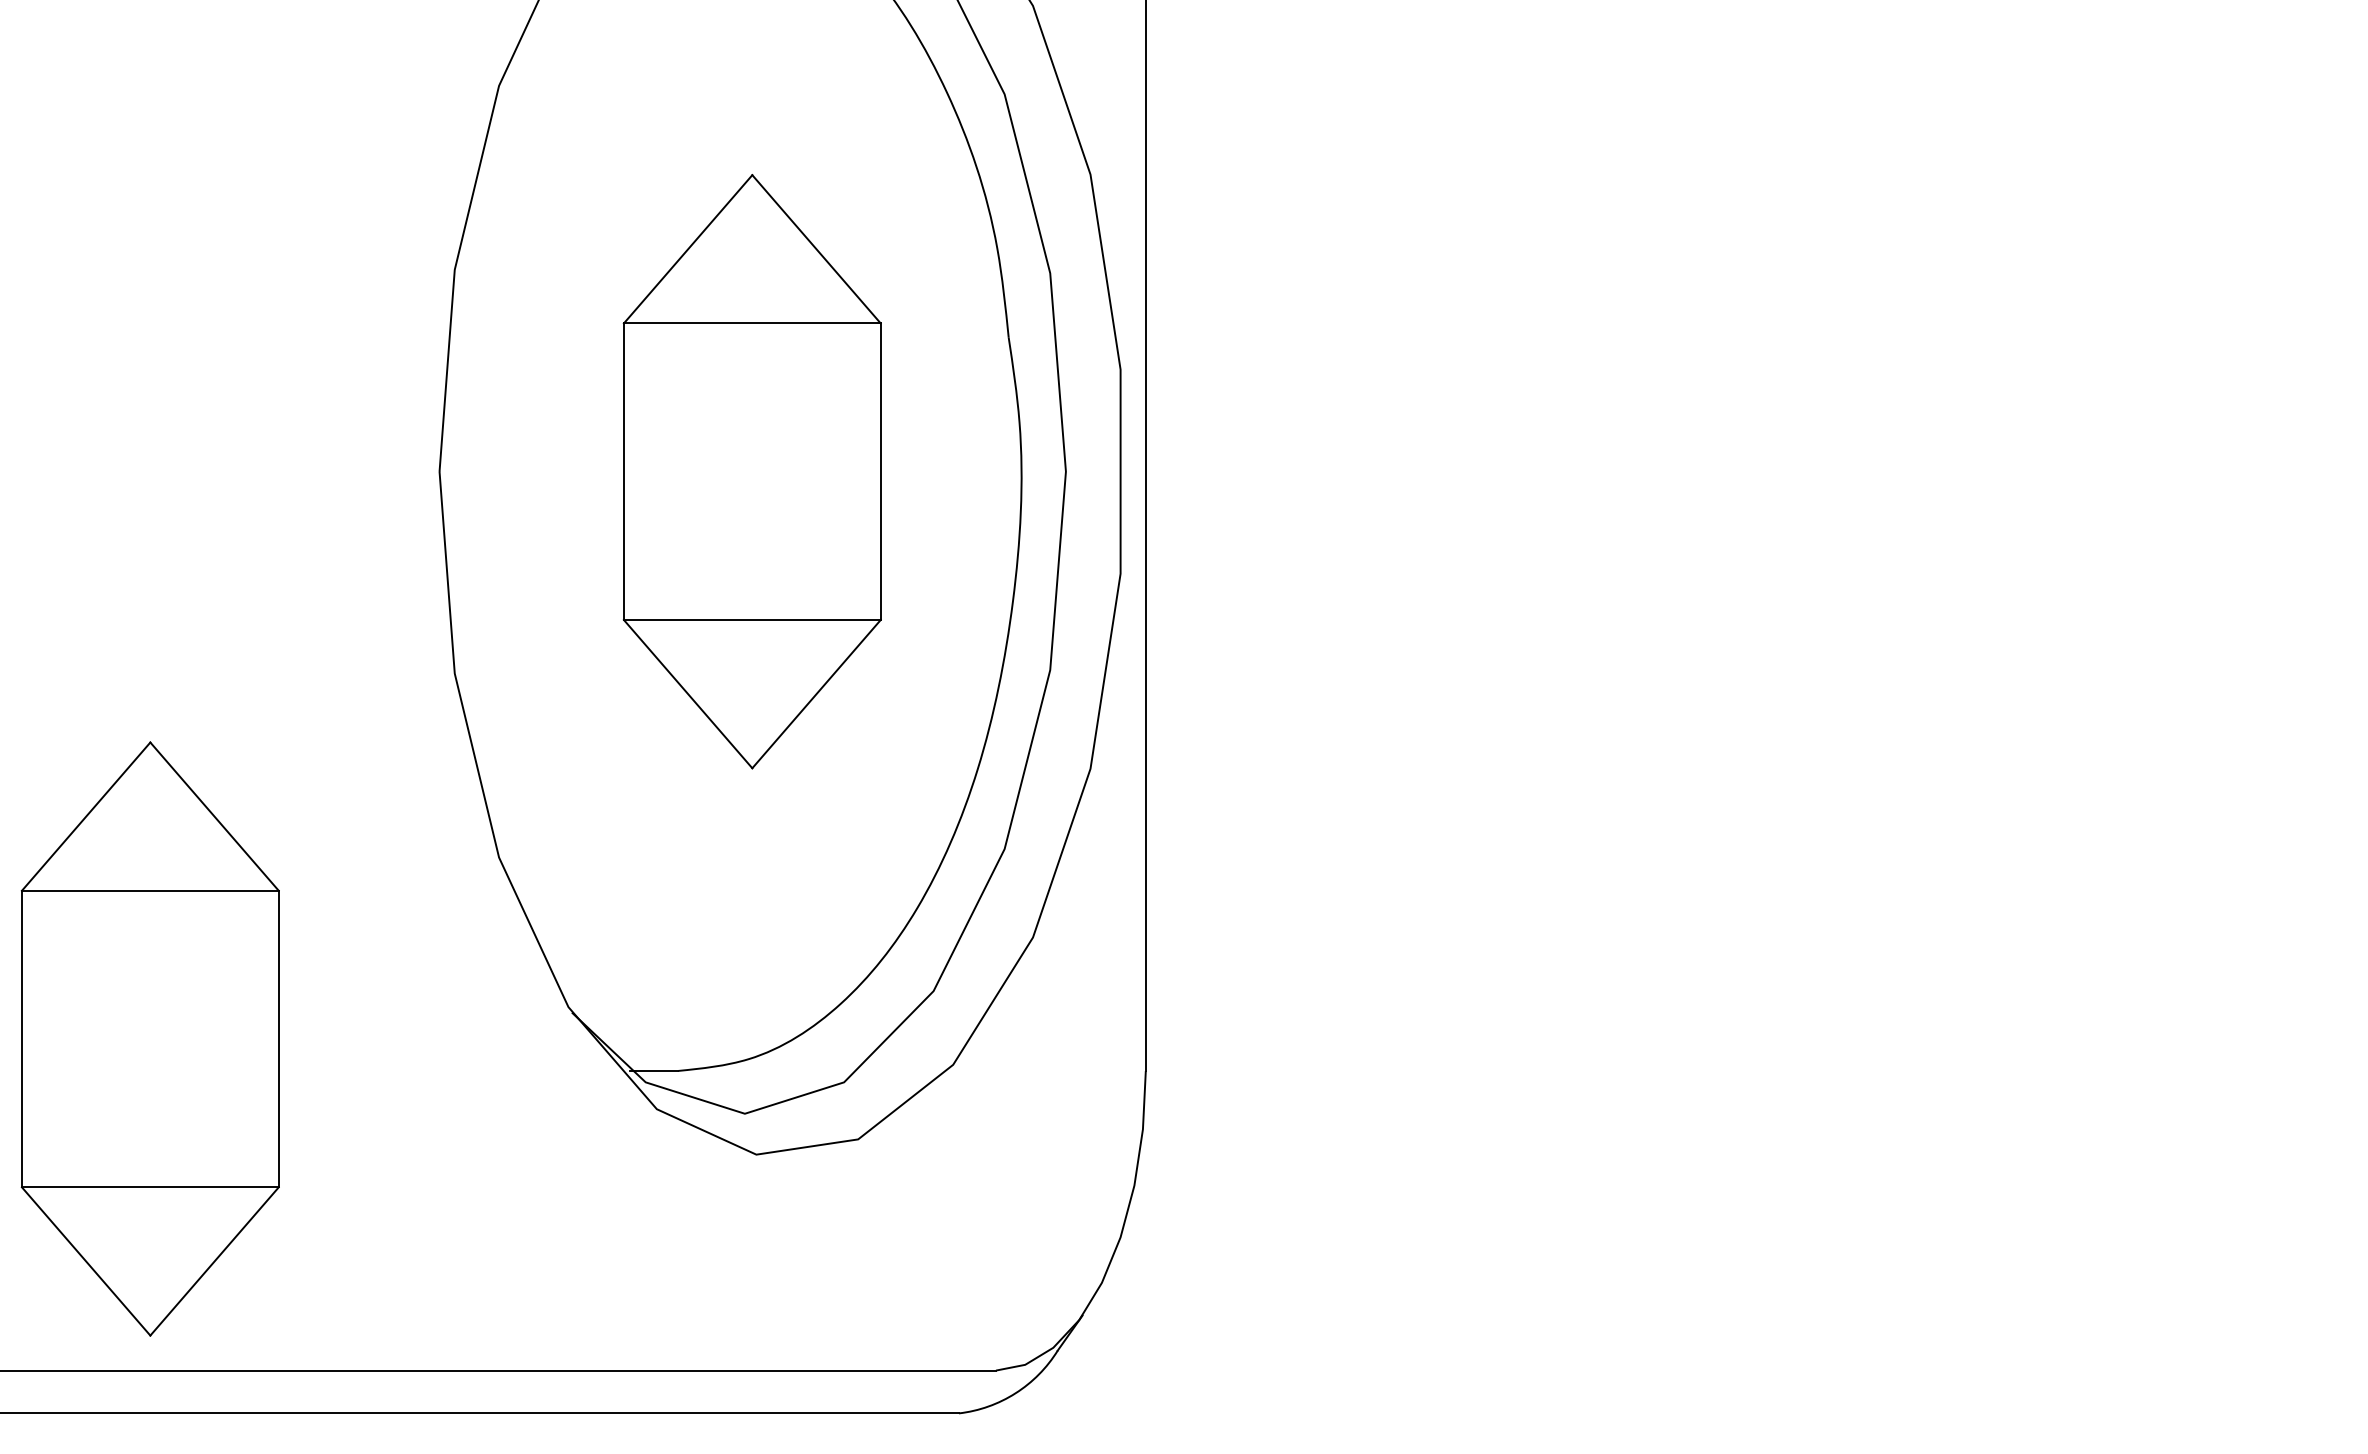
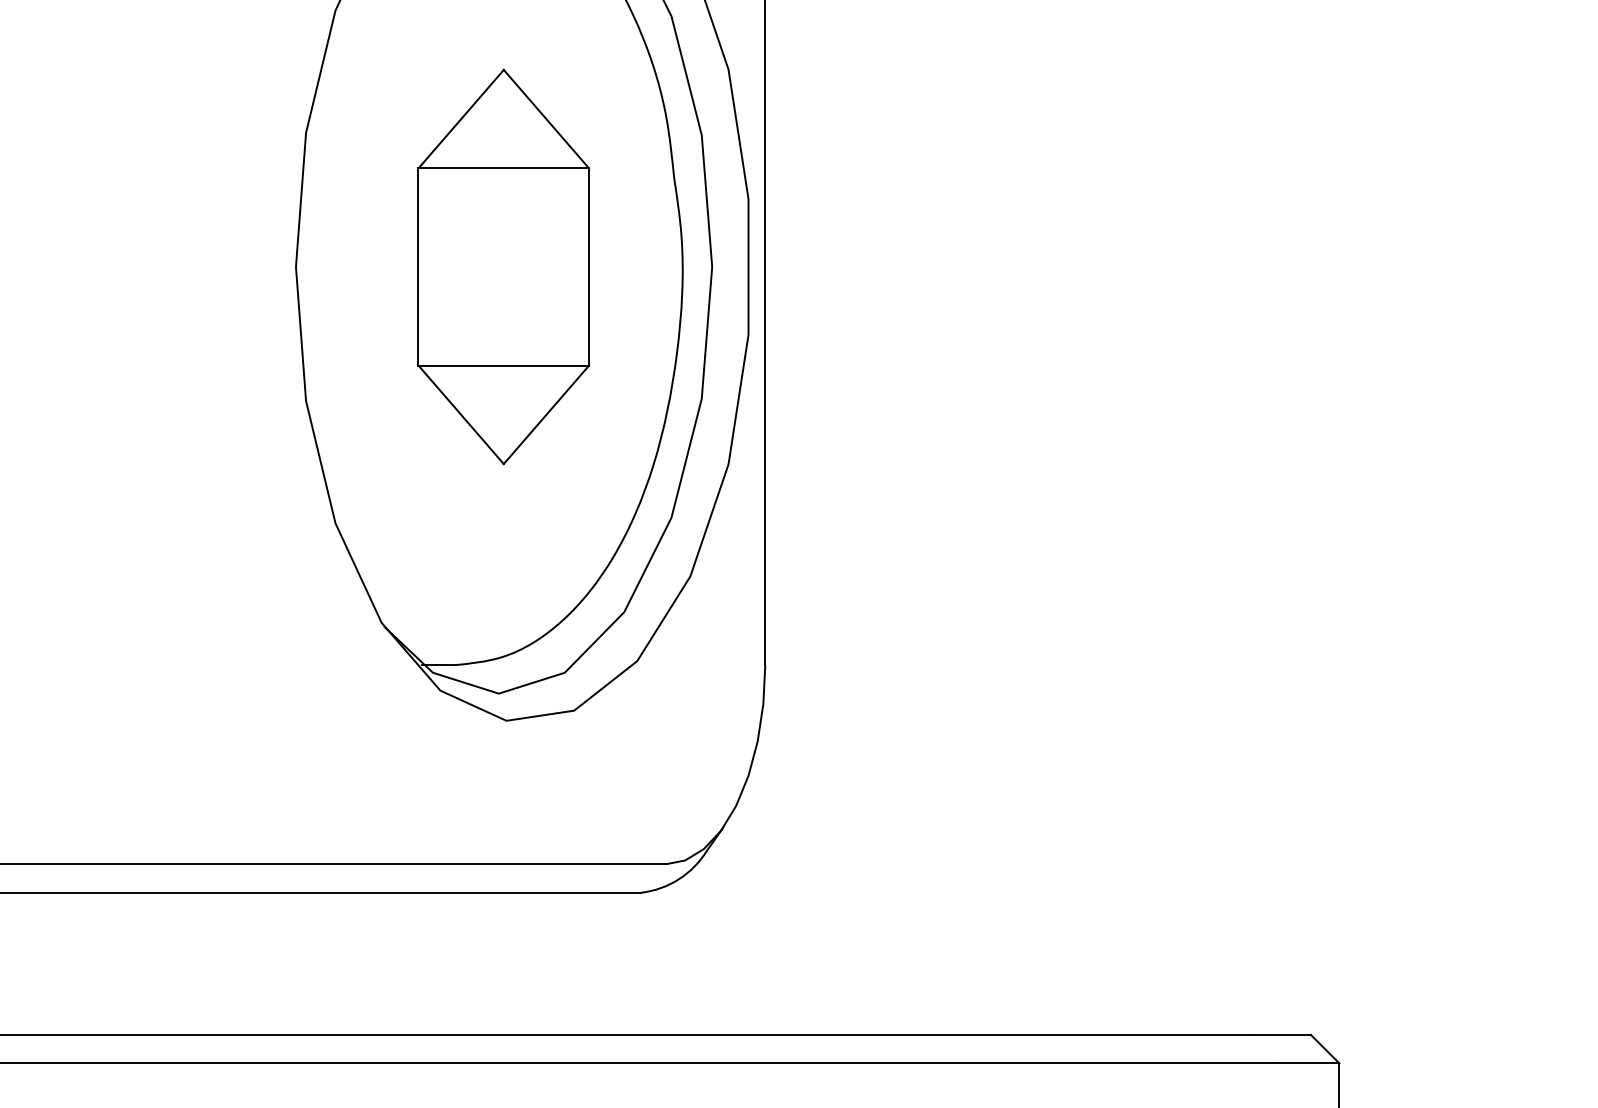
part: (149, 1038) -> (103, 643), removed

